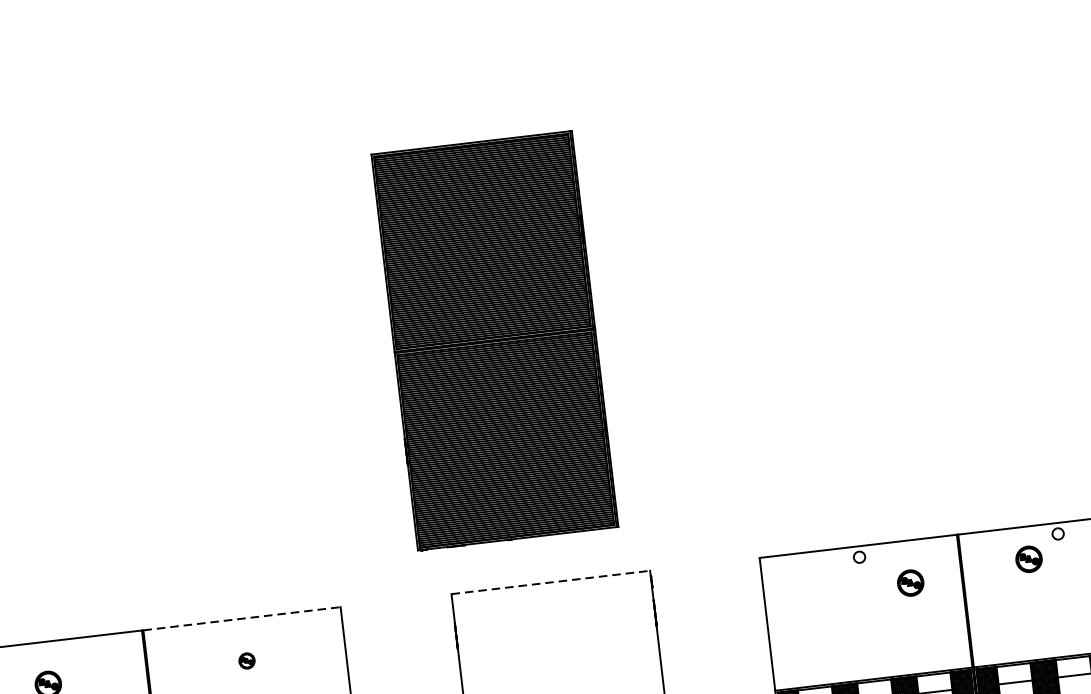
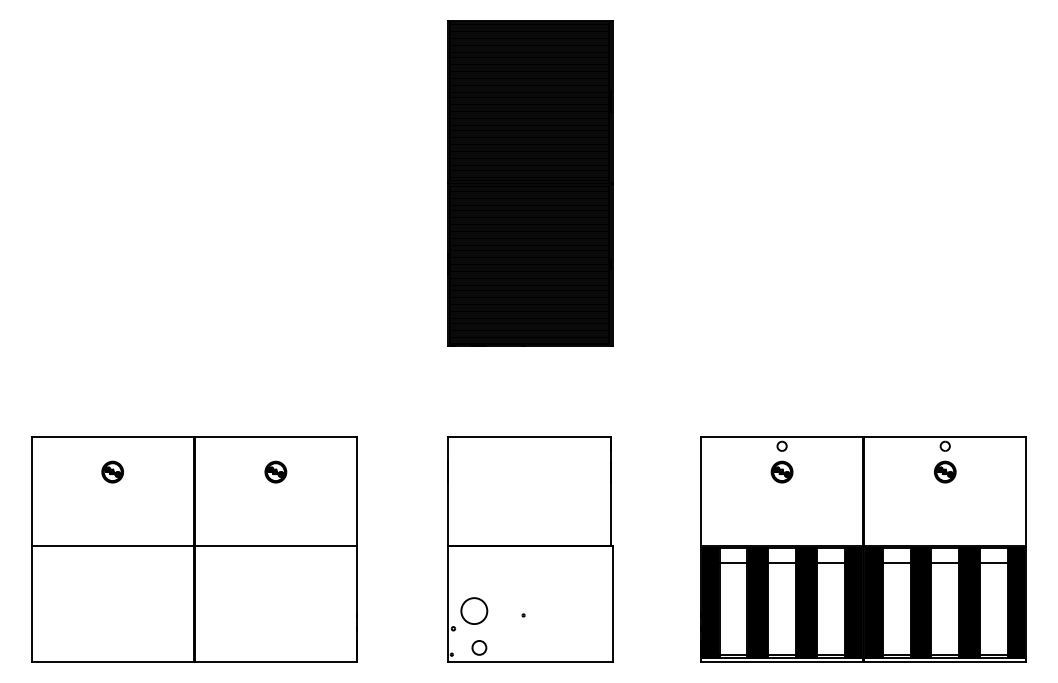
part: (495, 341) -> (530, 183), moved
part: (1029, 558) -> (945, 471), moved
line: (550, 582) -> (529, 437), dashed -> solid
part: (909, 582) -> (781, 471), moved
line: (241, 618) -> (275, 437), dashed -> solid
part: (246, 660) -> (275, 471), size x1.67

